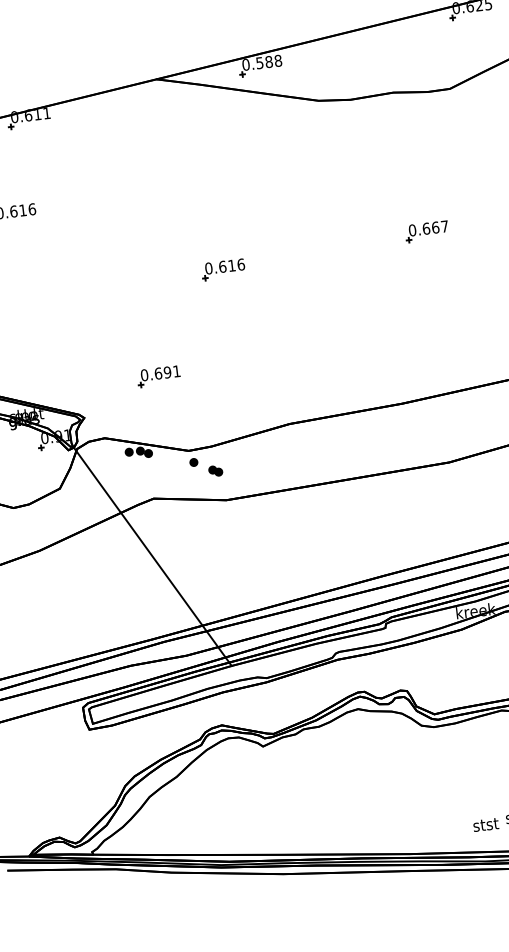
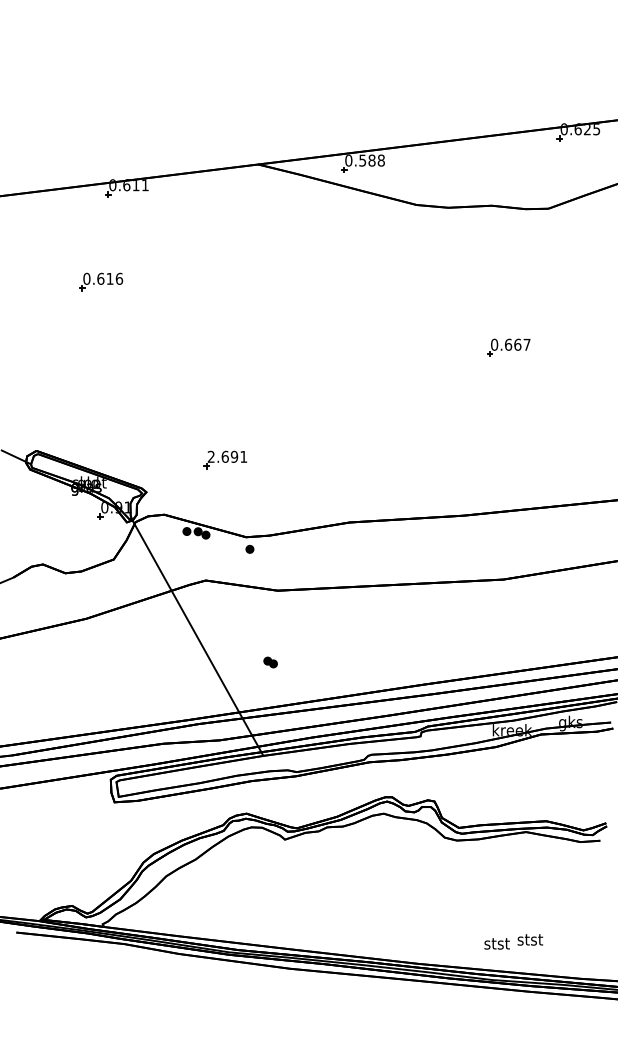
part: (222, 269) -> (301, 361), removed
text: (143, 374) -> (210, 456), 0.691 -> 2.691
part: (215, 471) -> (270, 662), moved

